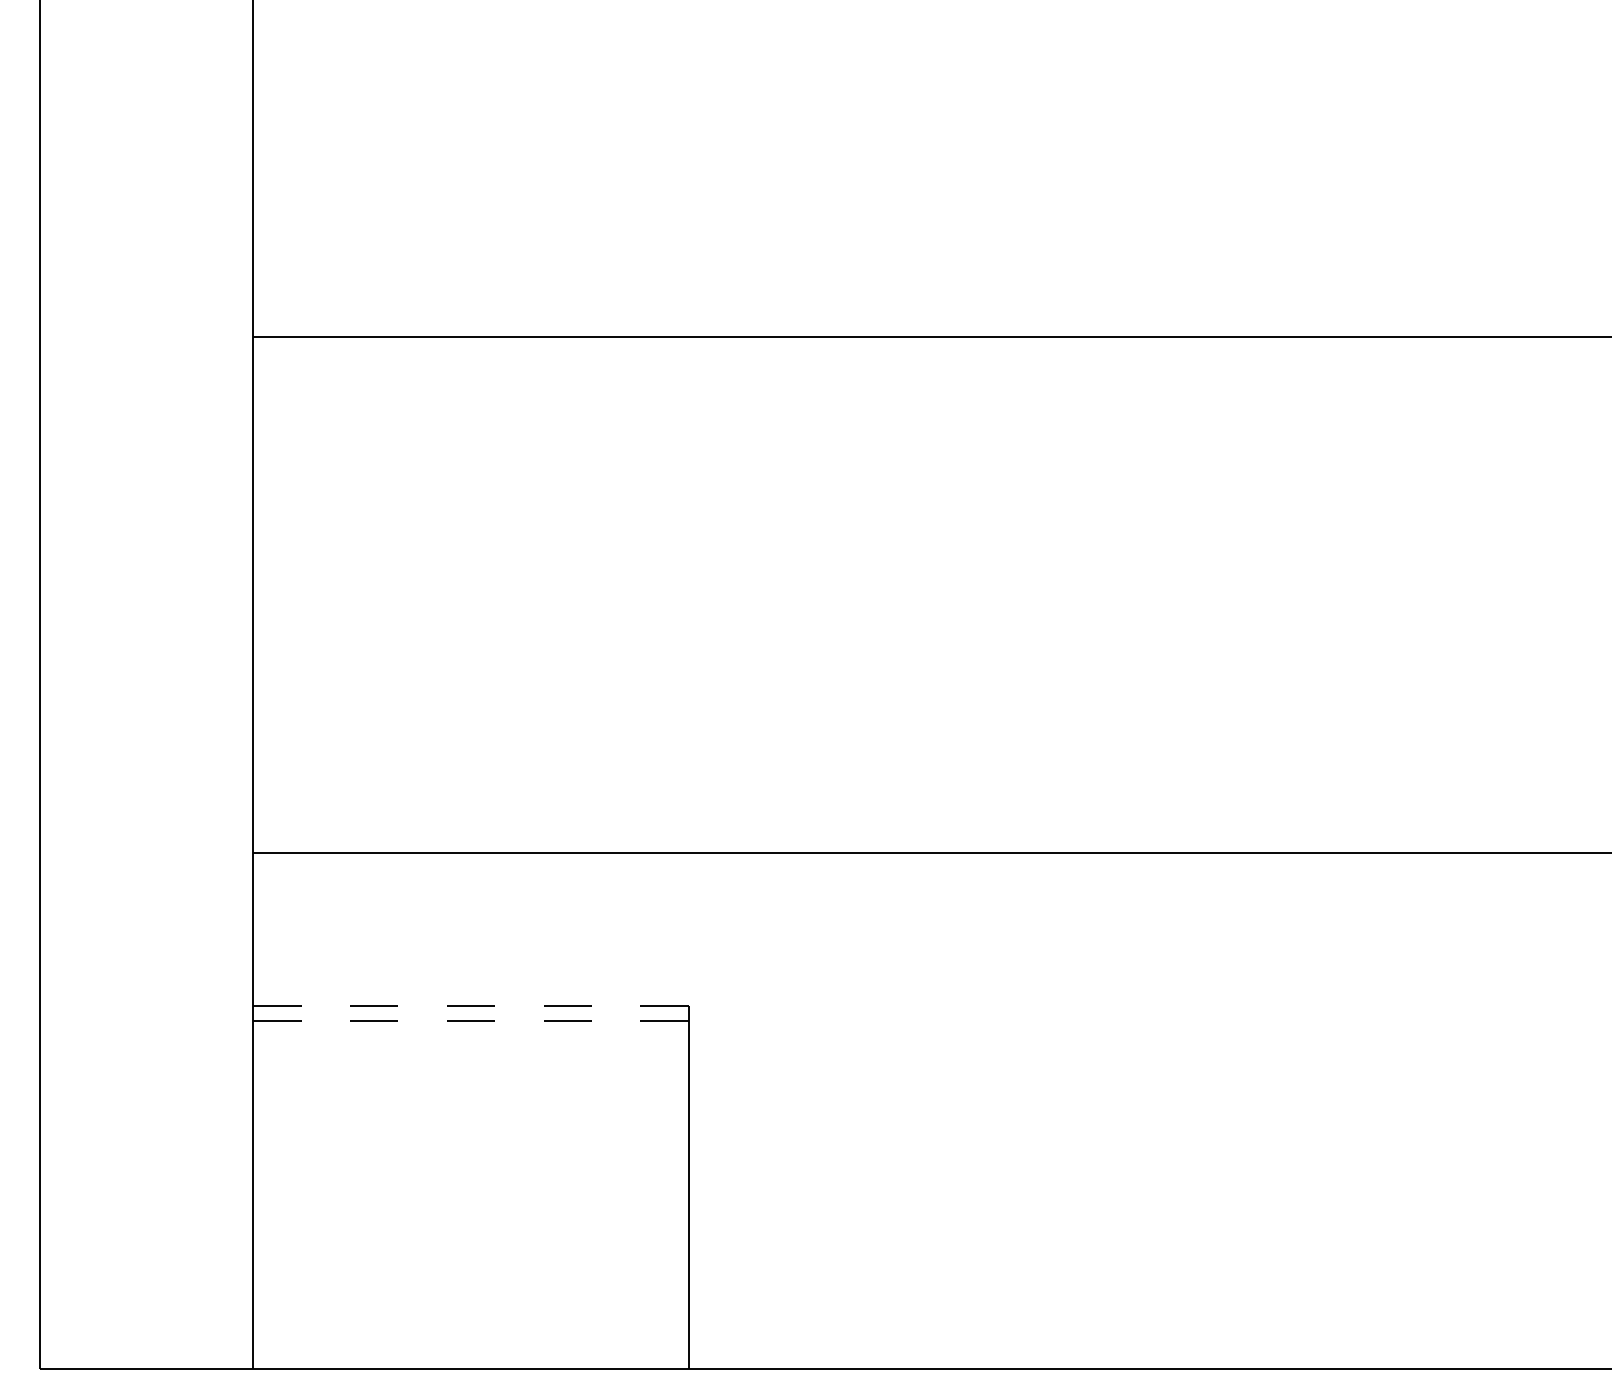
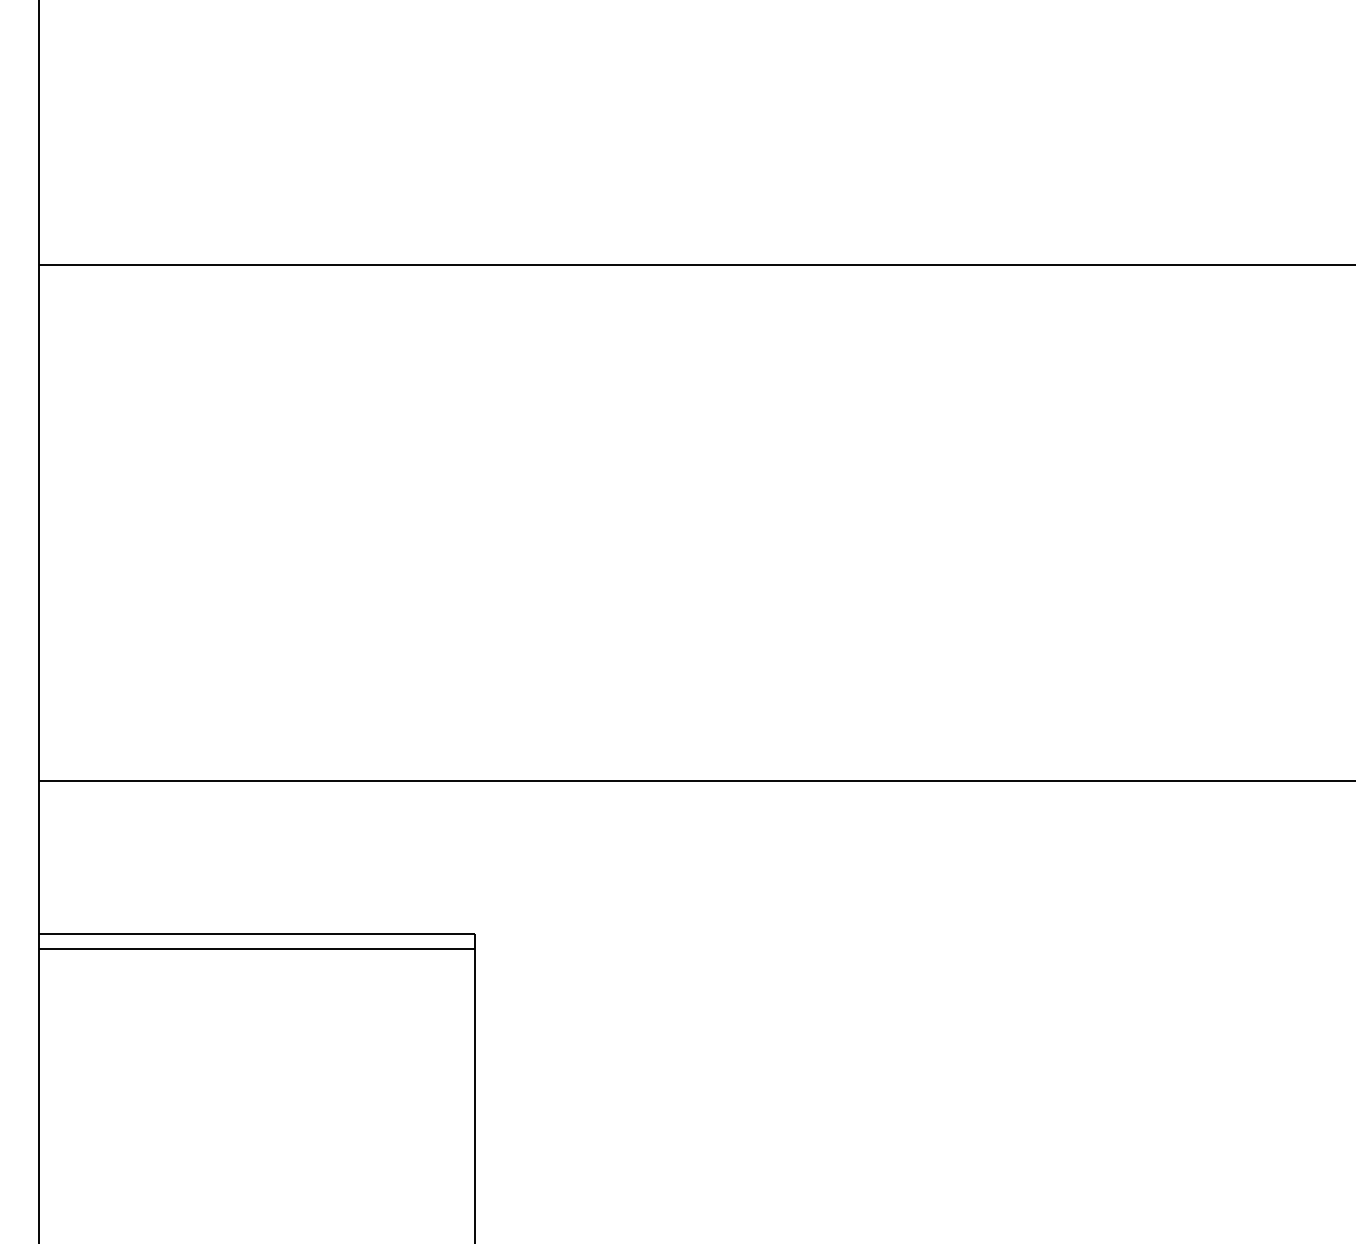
line: (470, 1006) -> (256, 934), dashed -> solid
line: (470, 1020) -> (256, 948), dashed -> solid

